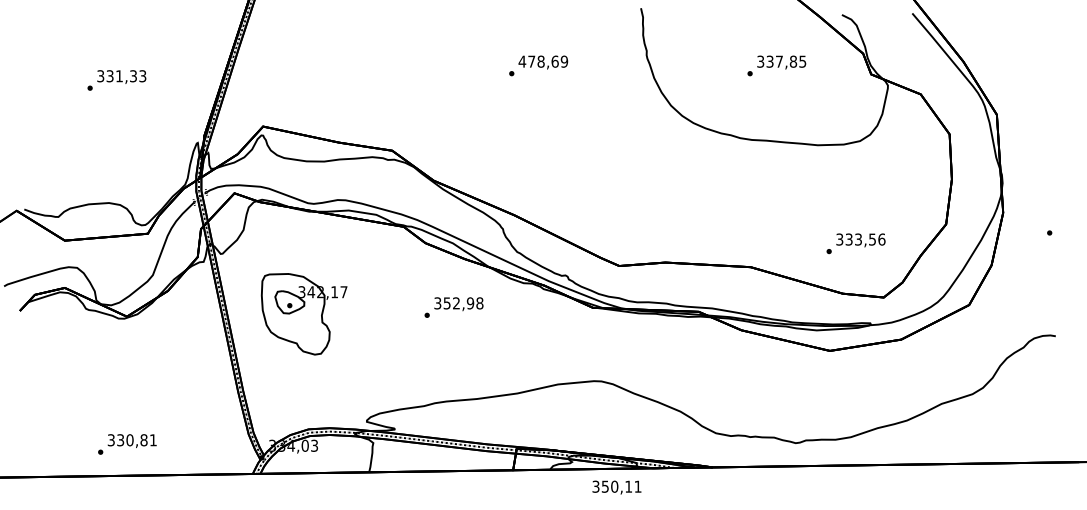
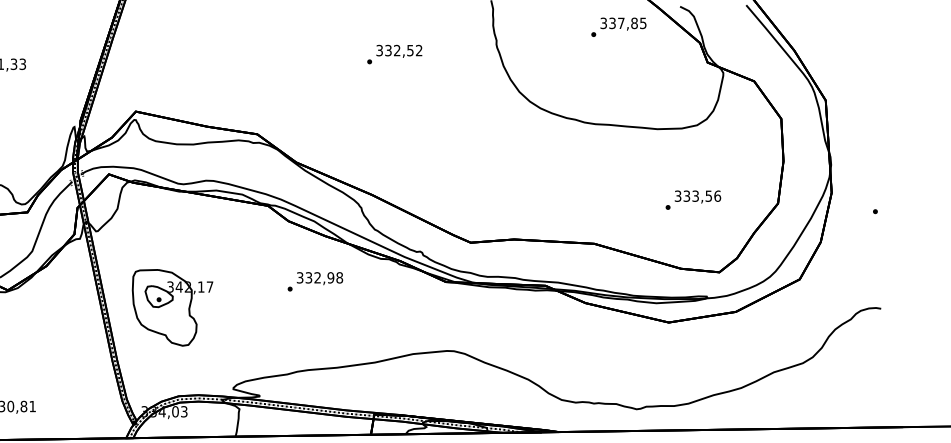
text: (543, 61) -> (399, 50), 478,69 -> 332,52
text: (776, 65) -> (618, 26), moved
text: (855, 243) -> (692, 199), moved
text: (447, 302) -> (309, 277), 352,98 -> 332,98
part: (303, 314) -> (171, 308), moved

